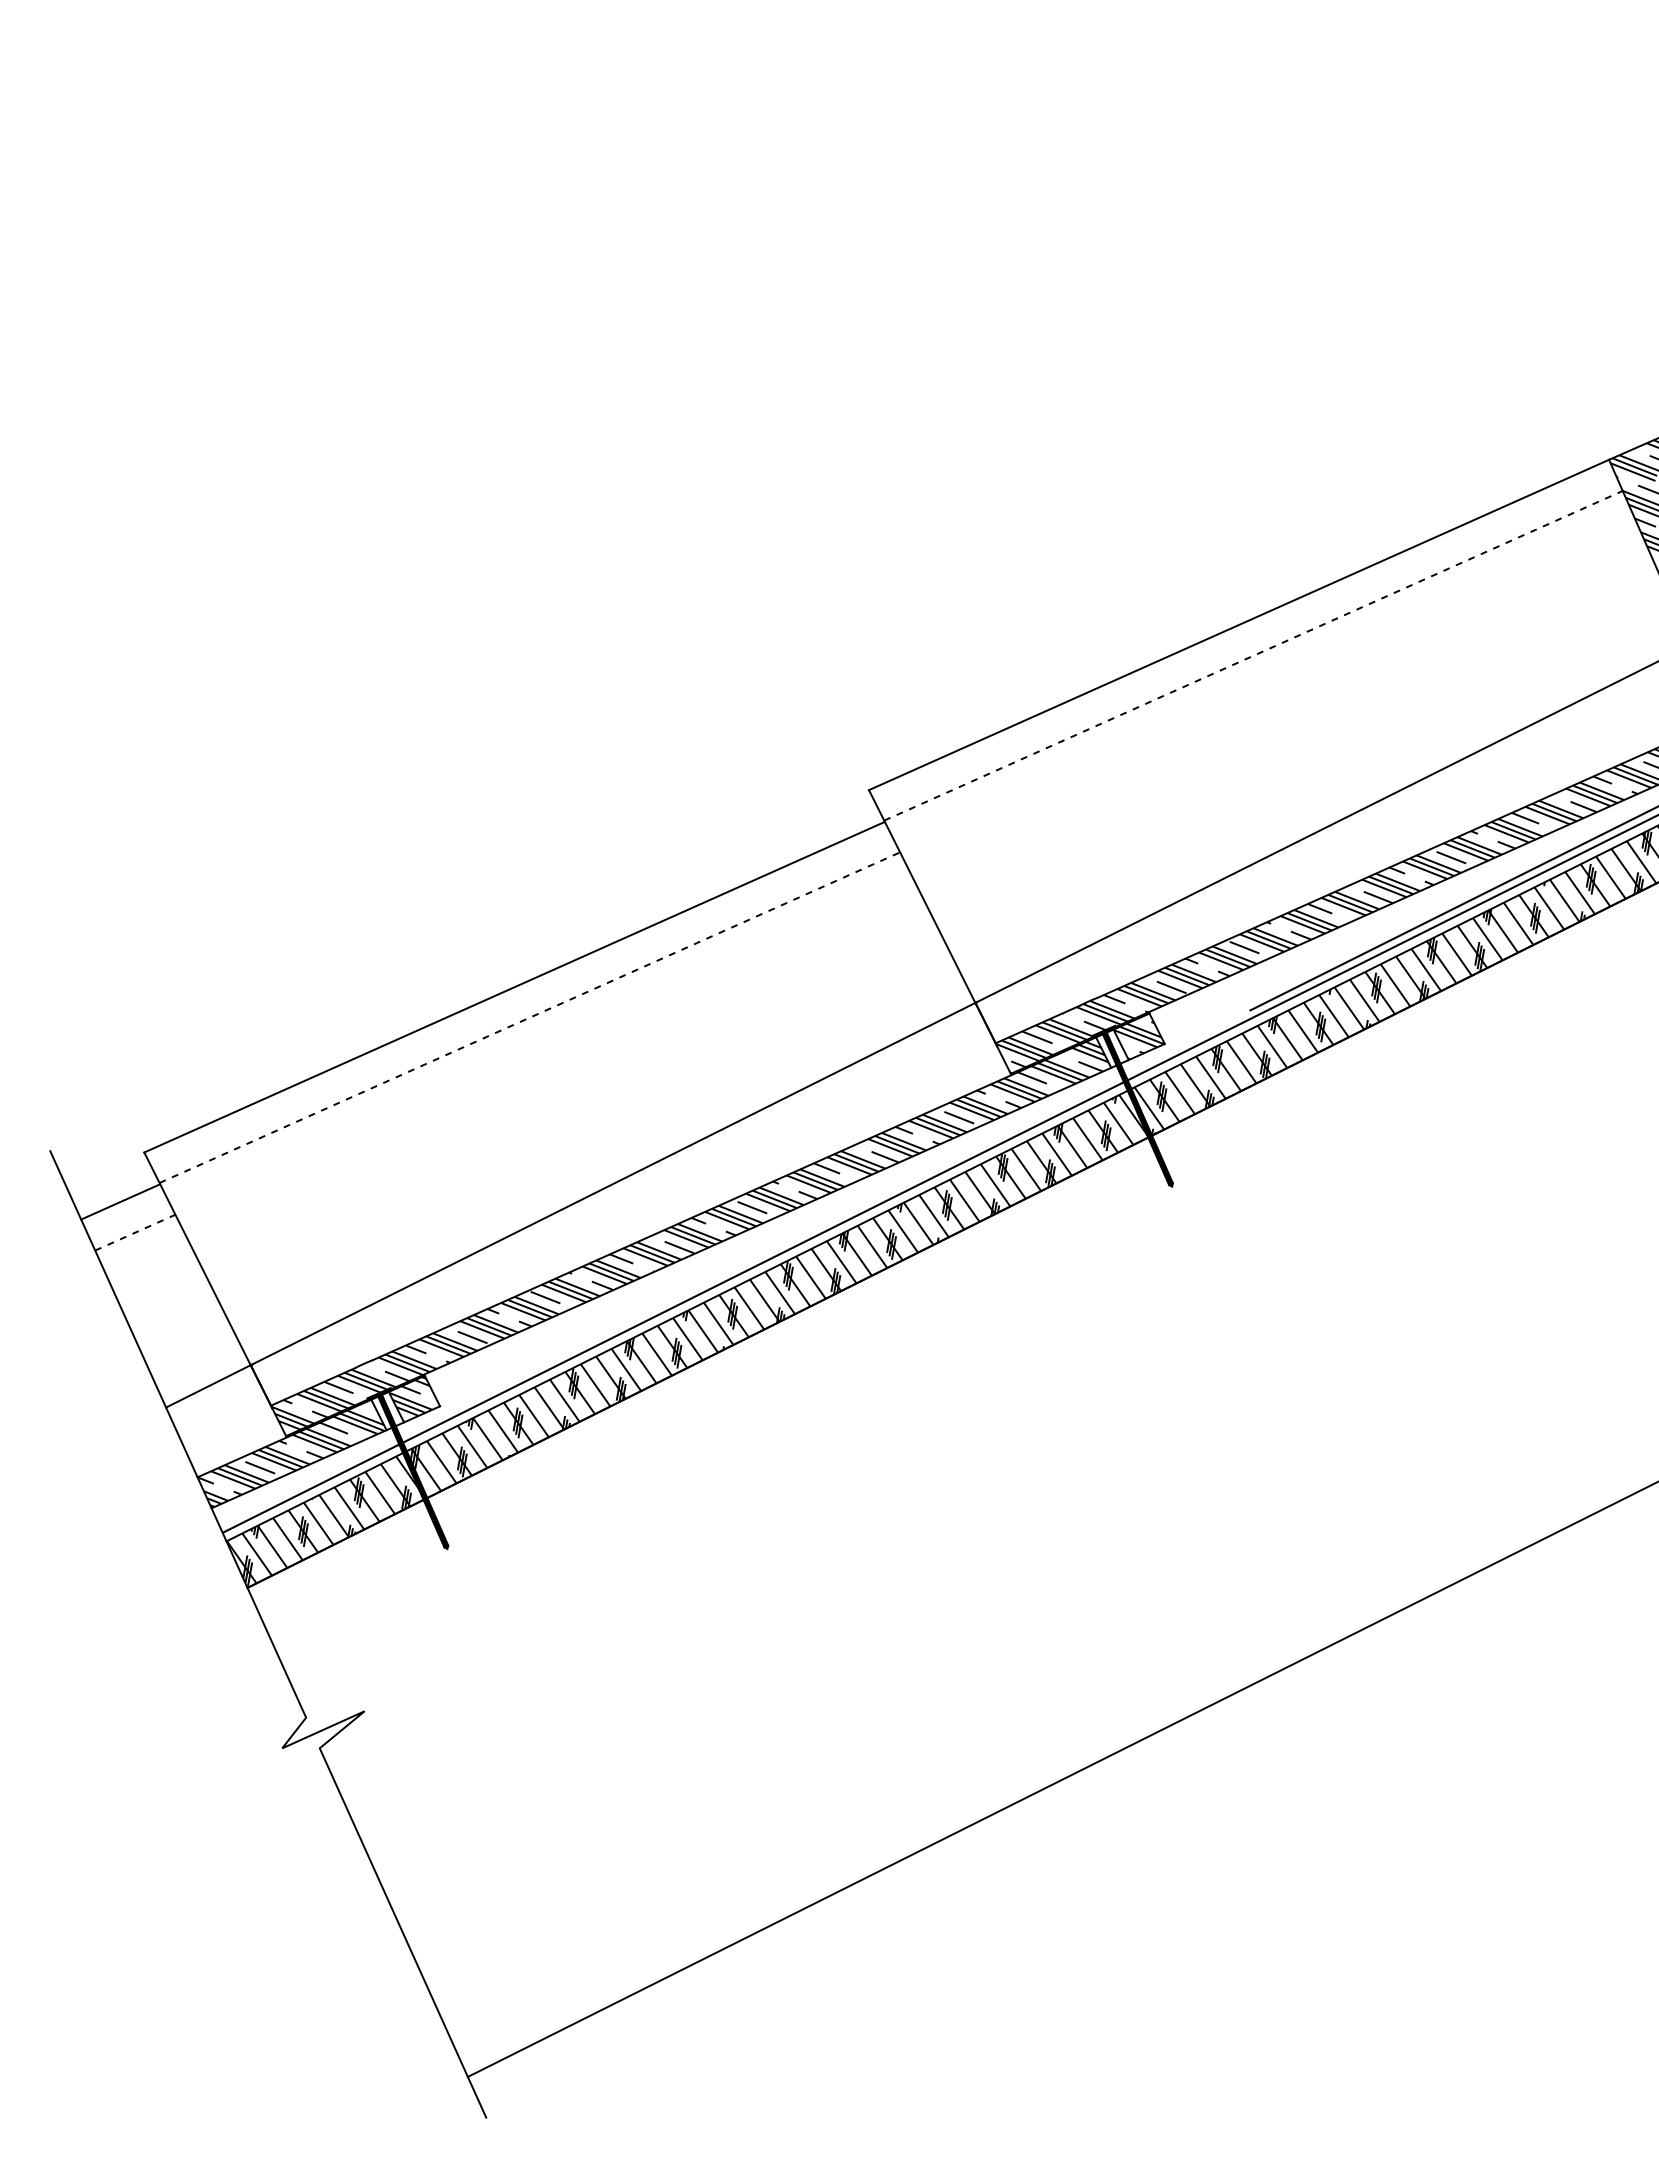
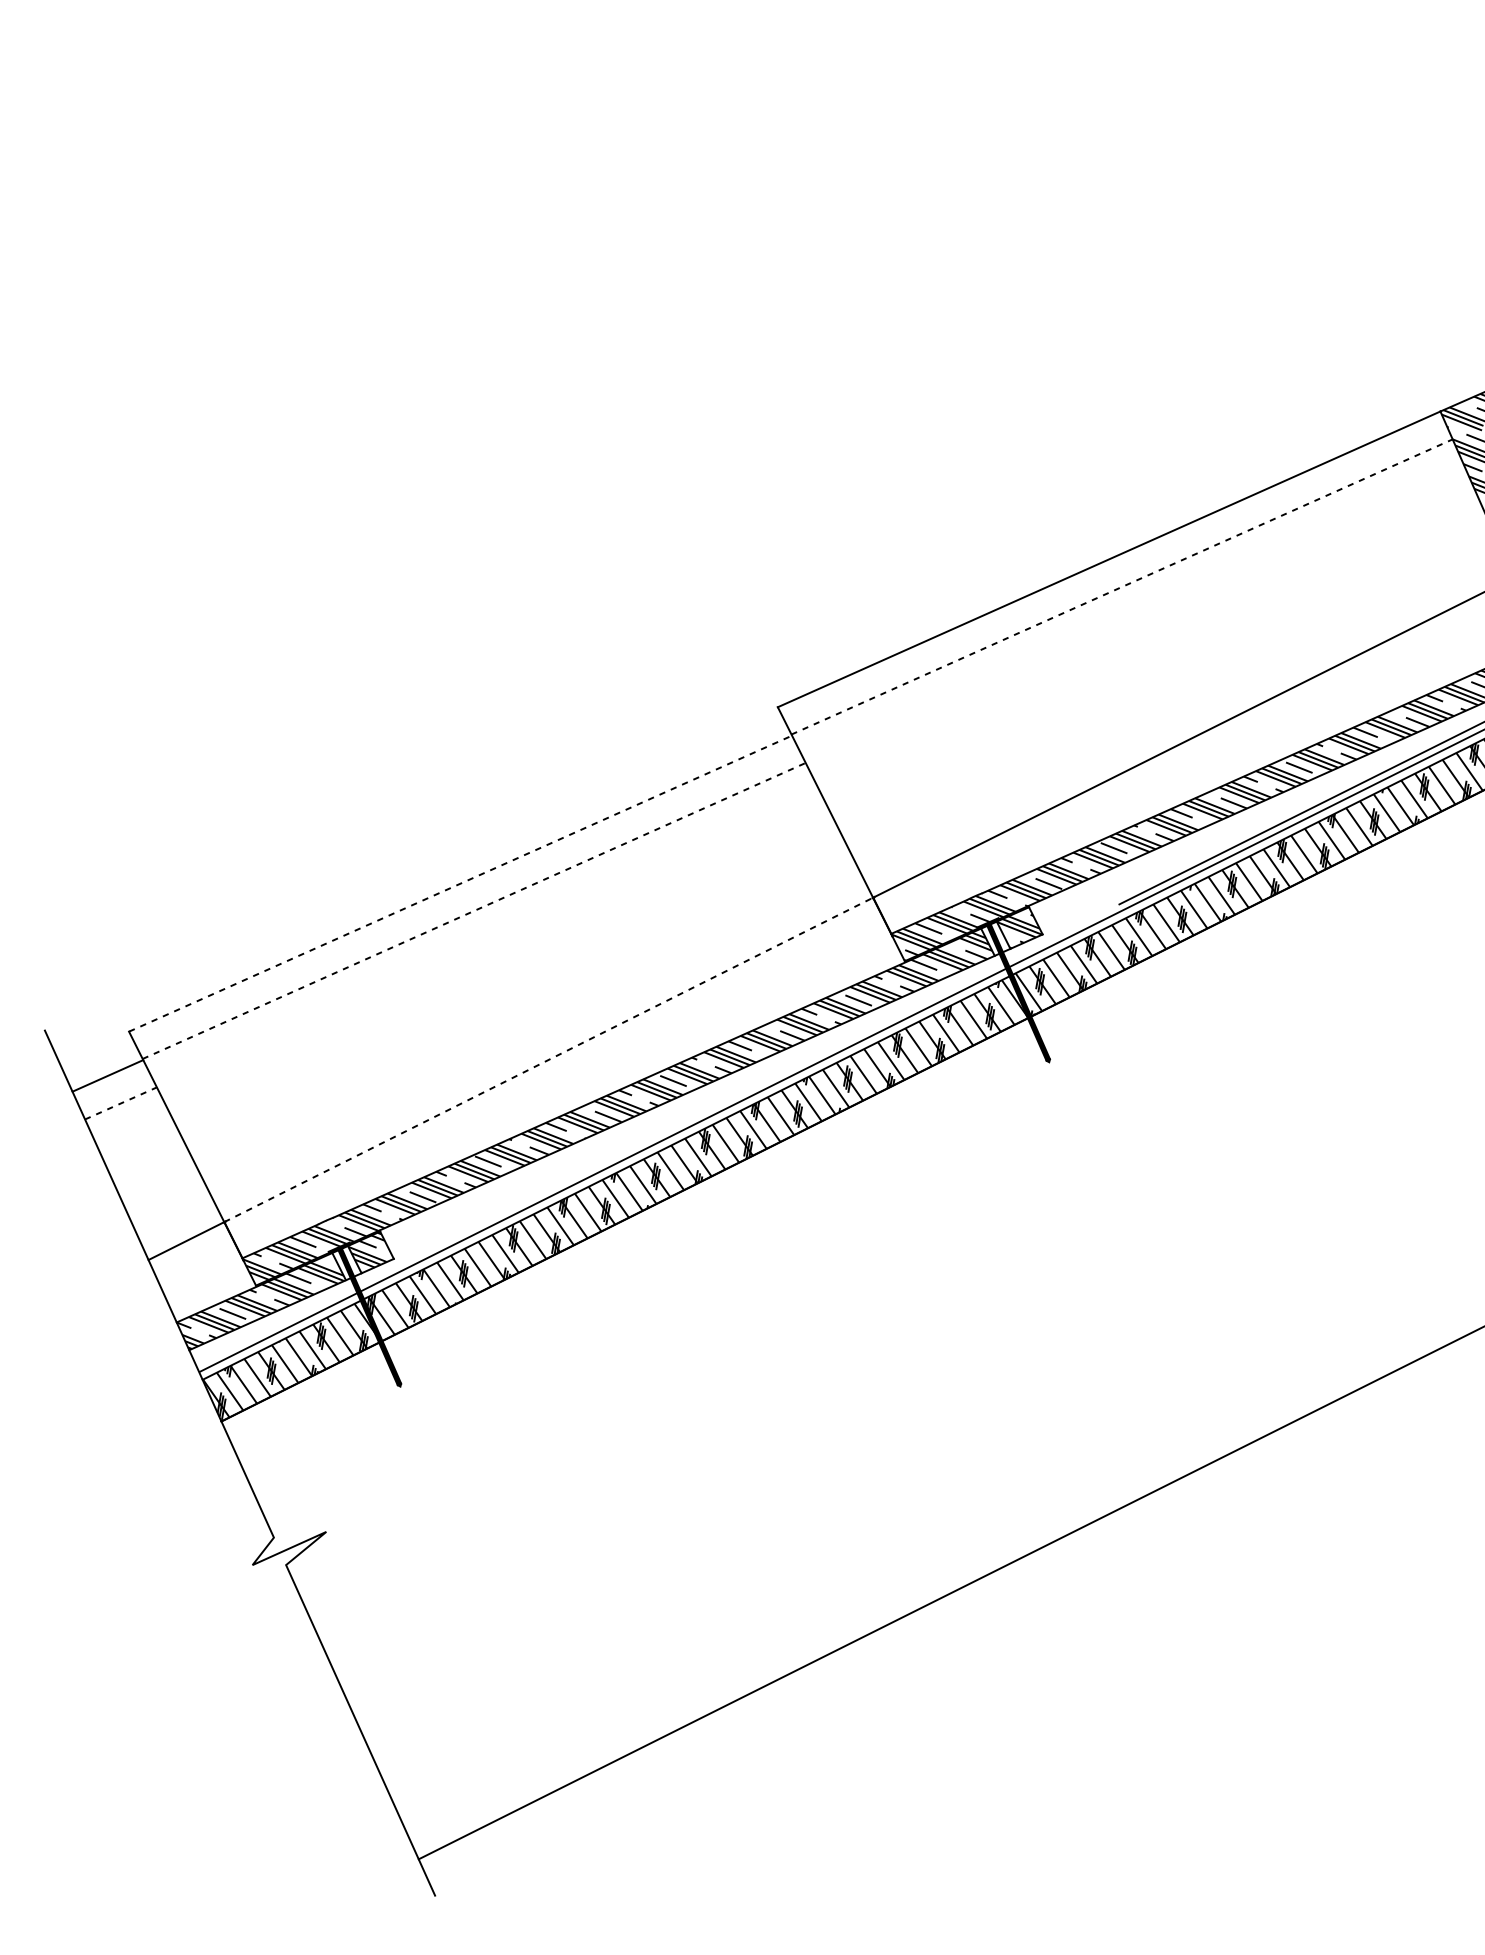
line: (515, 987) -> (461, 883), solid -> dashed
line: (612, 1184) -> (548, 1060), solid -> dashed

